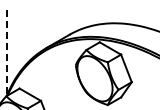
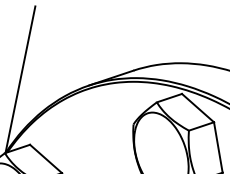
line: (6, 53) -> (19, 80), dashed -> solid

